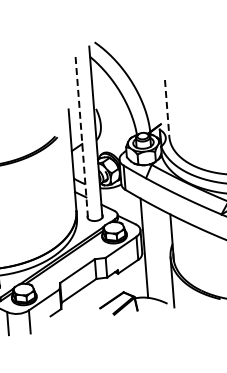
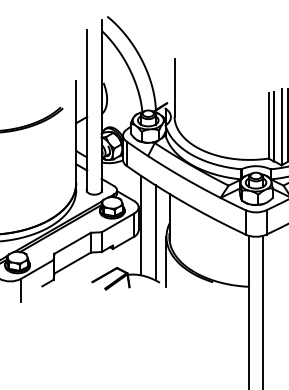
line: (167, 108) -> (174, 88), dashed -> solid
line: (82, 138) -> (87, 111), dashed -> solid
line: (159, 253) -> (155, 232), added

